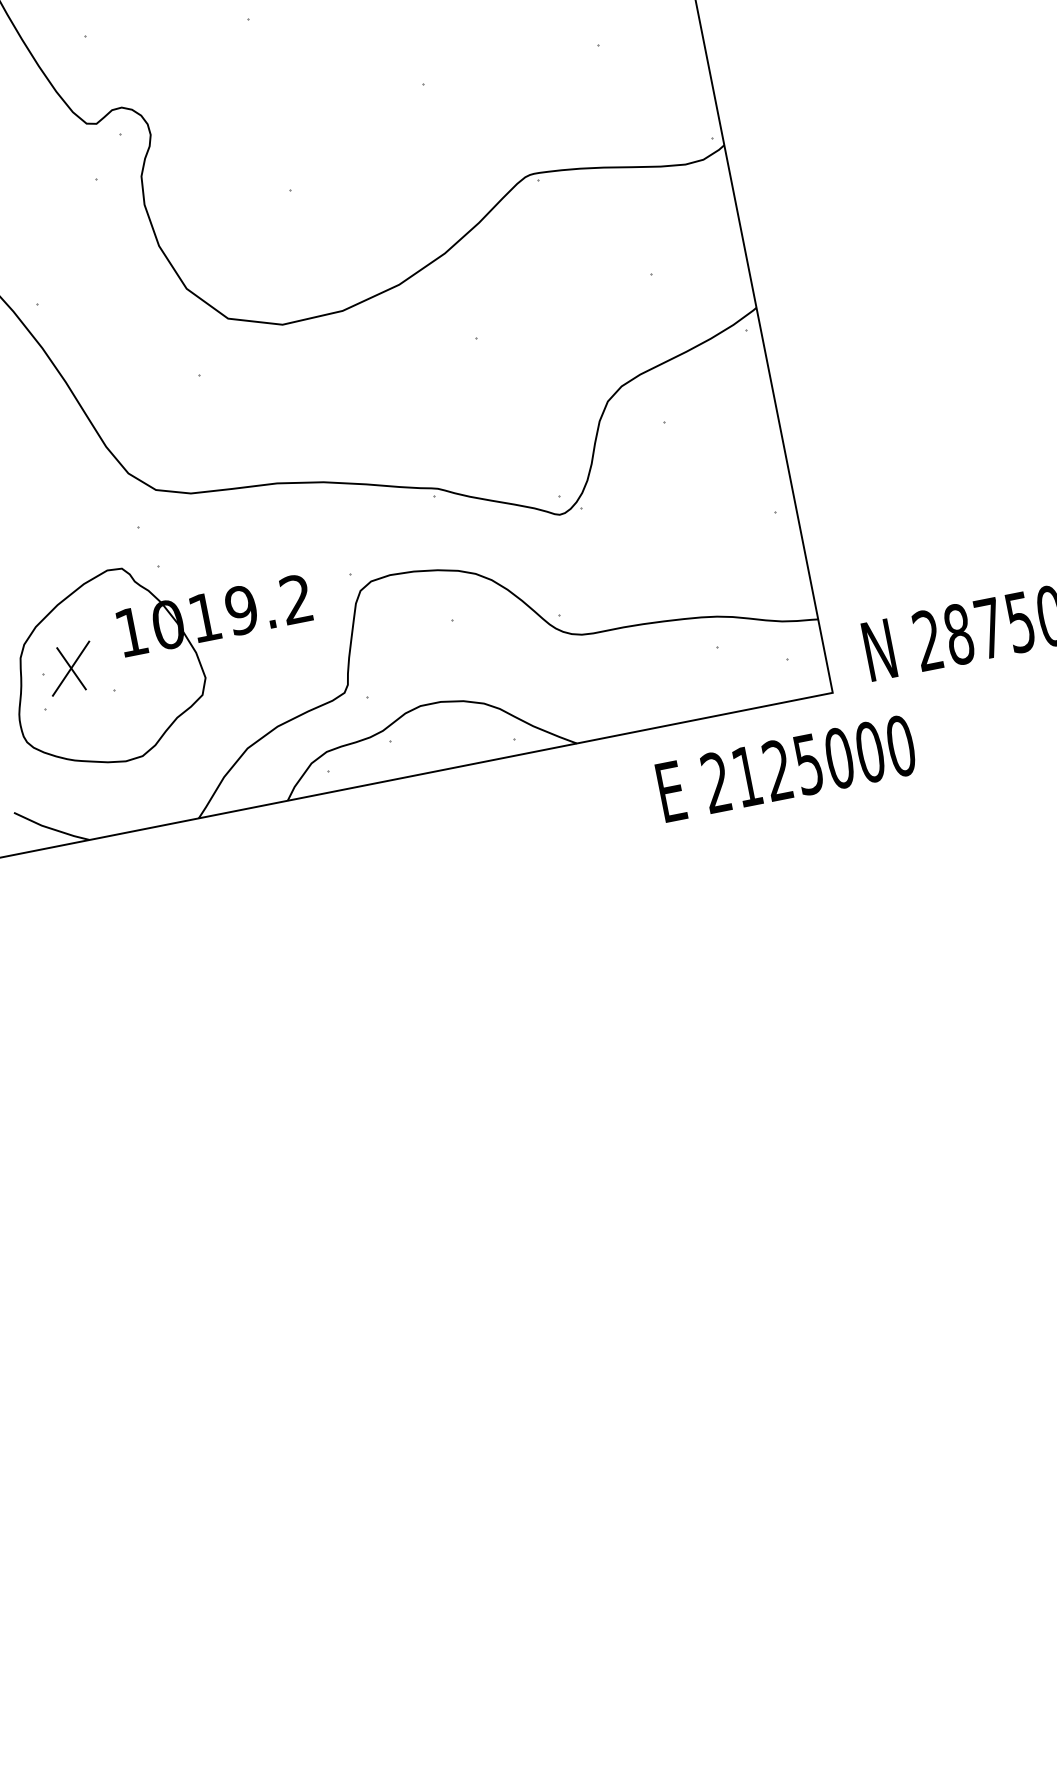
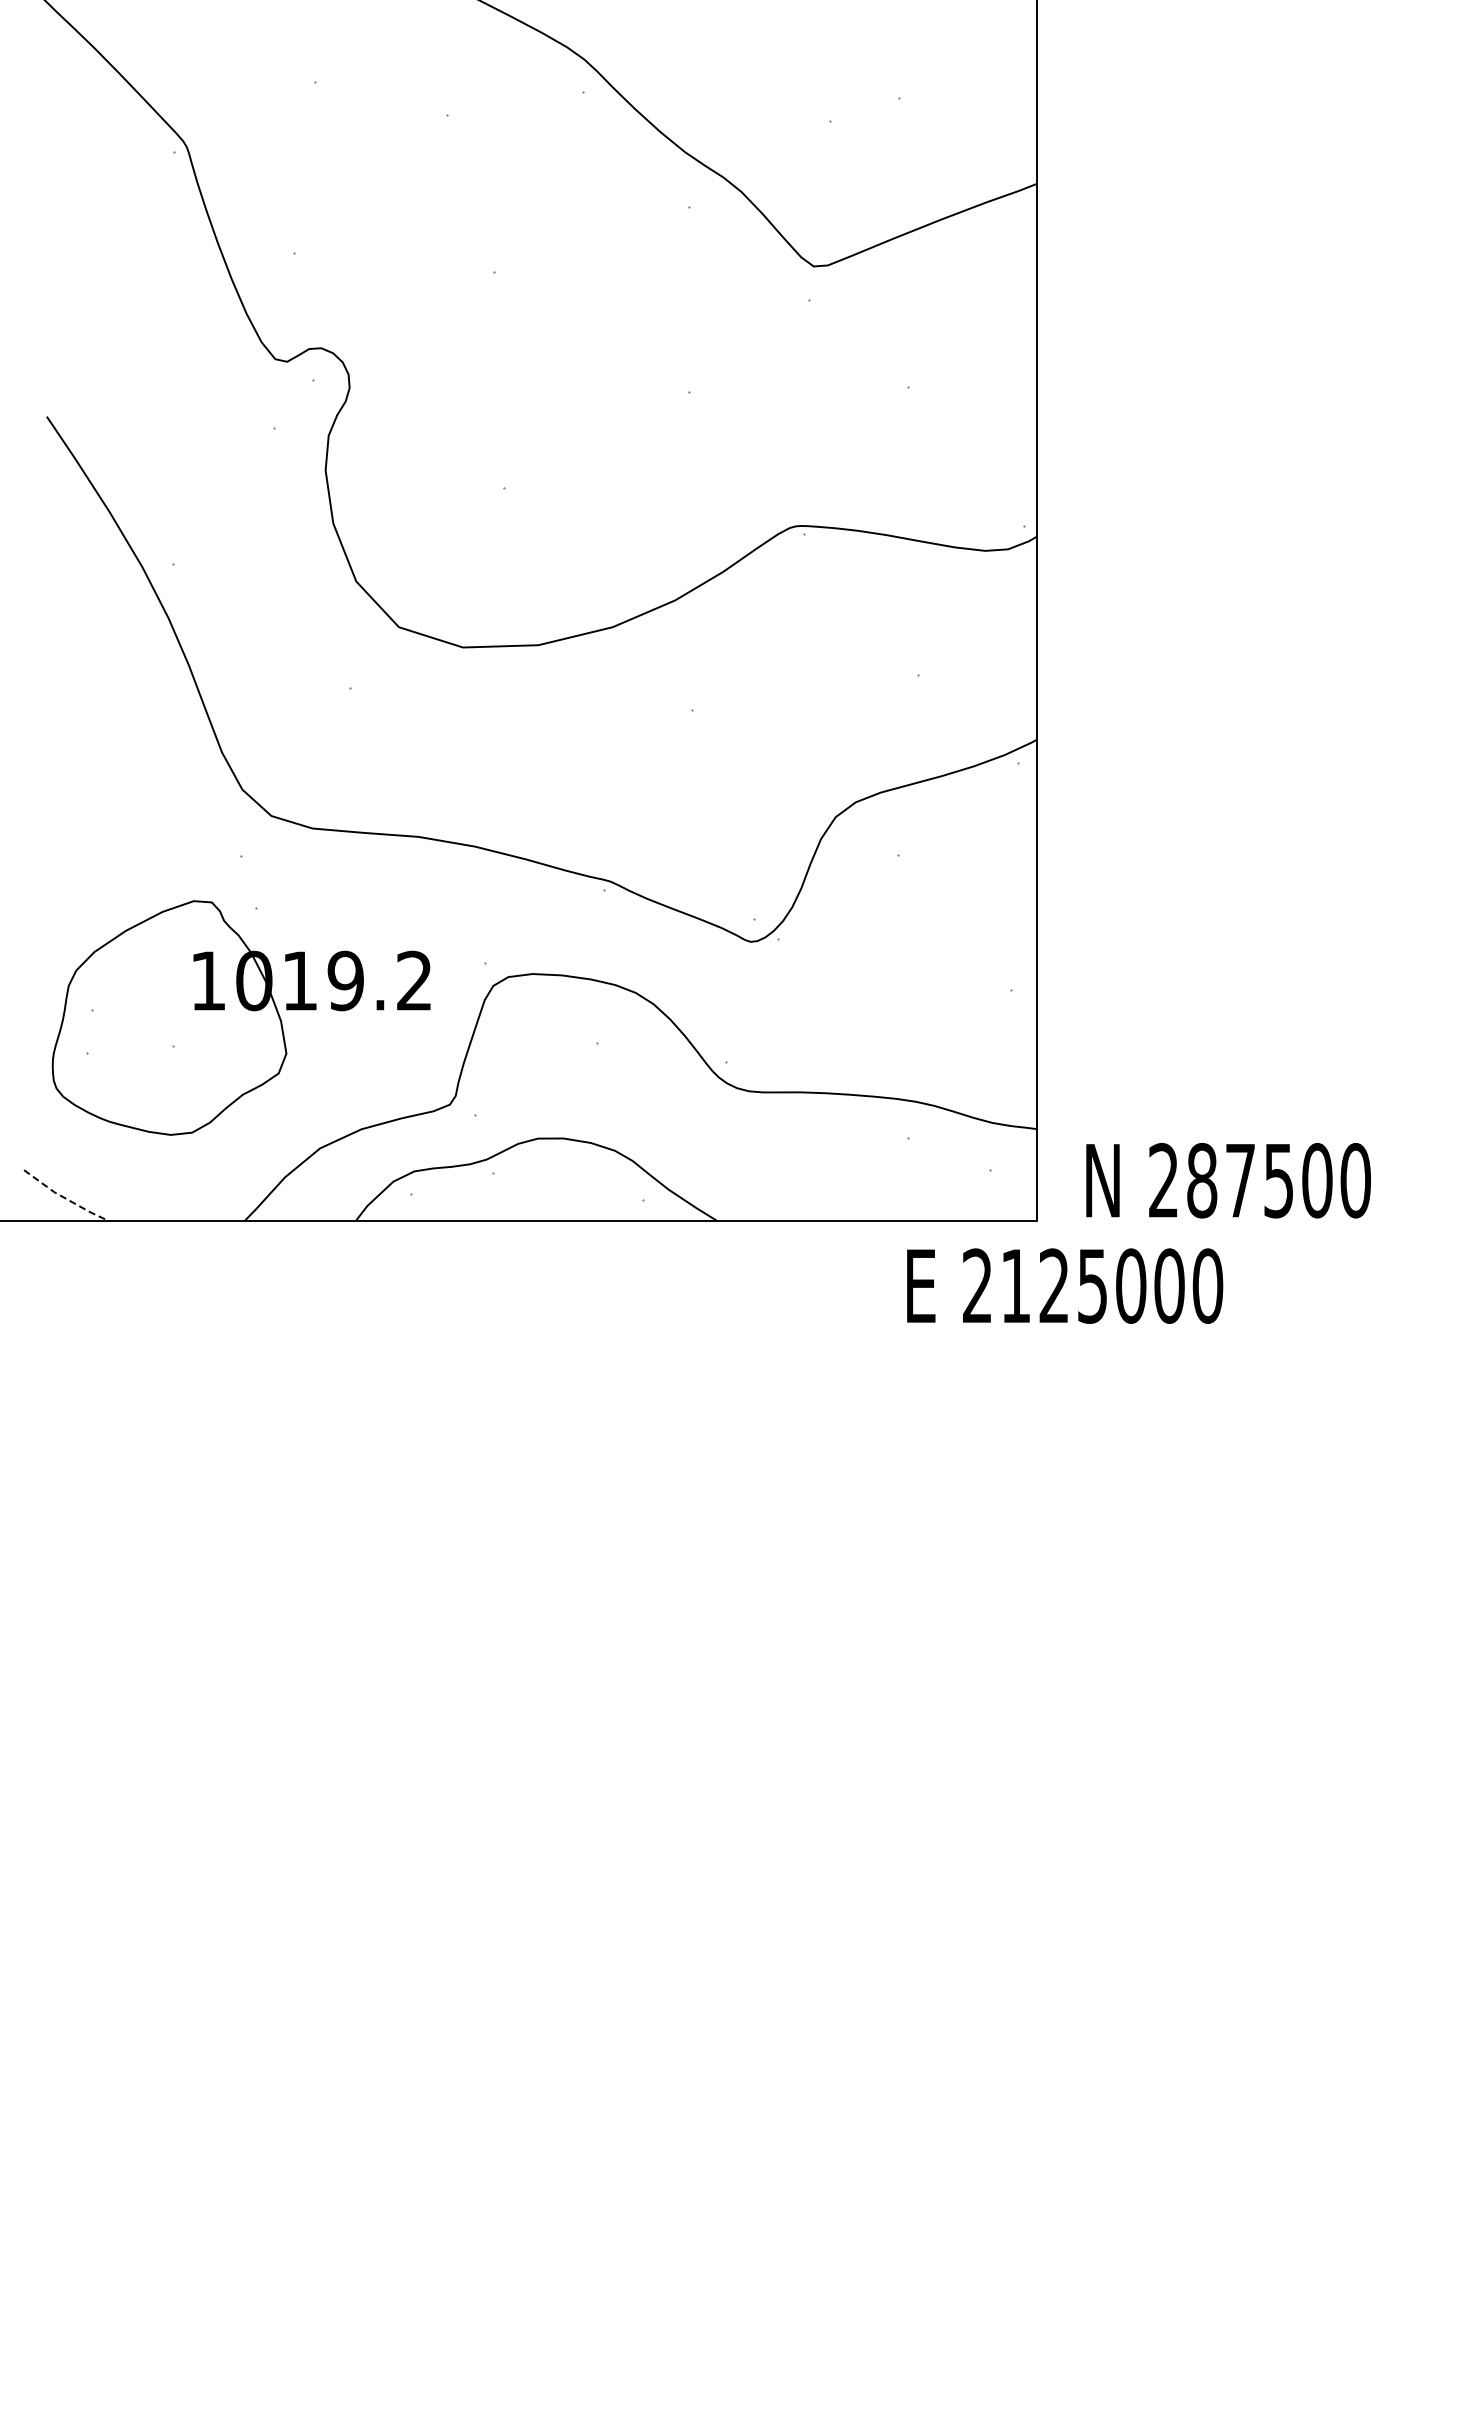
part: (70, 668) -> (126, 1010), removed
text: (786, 768) -> (1065, 1285), moved
line: (50, 829) -> (64, 1198), solid -> dashed

